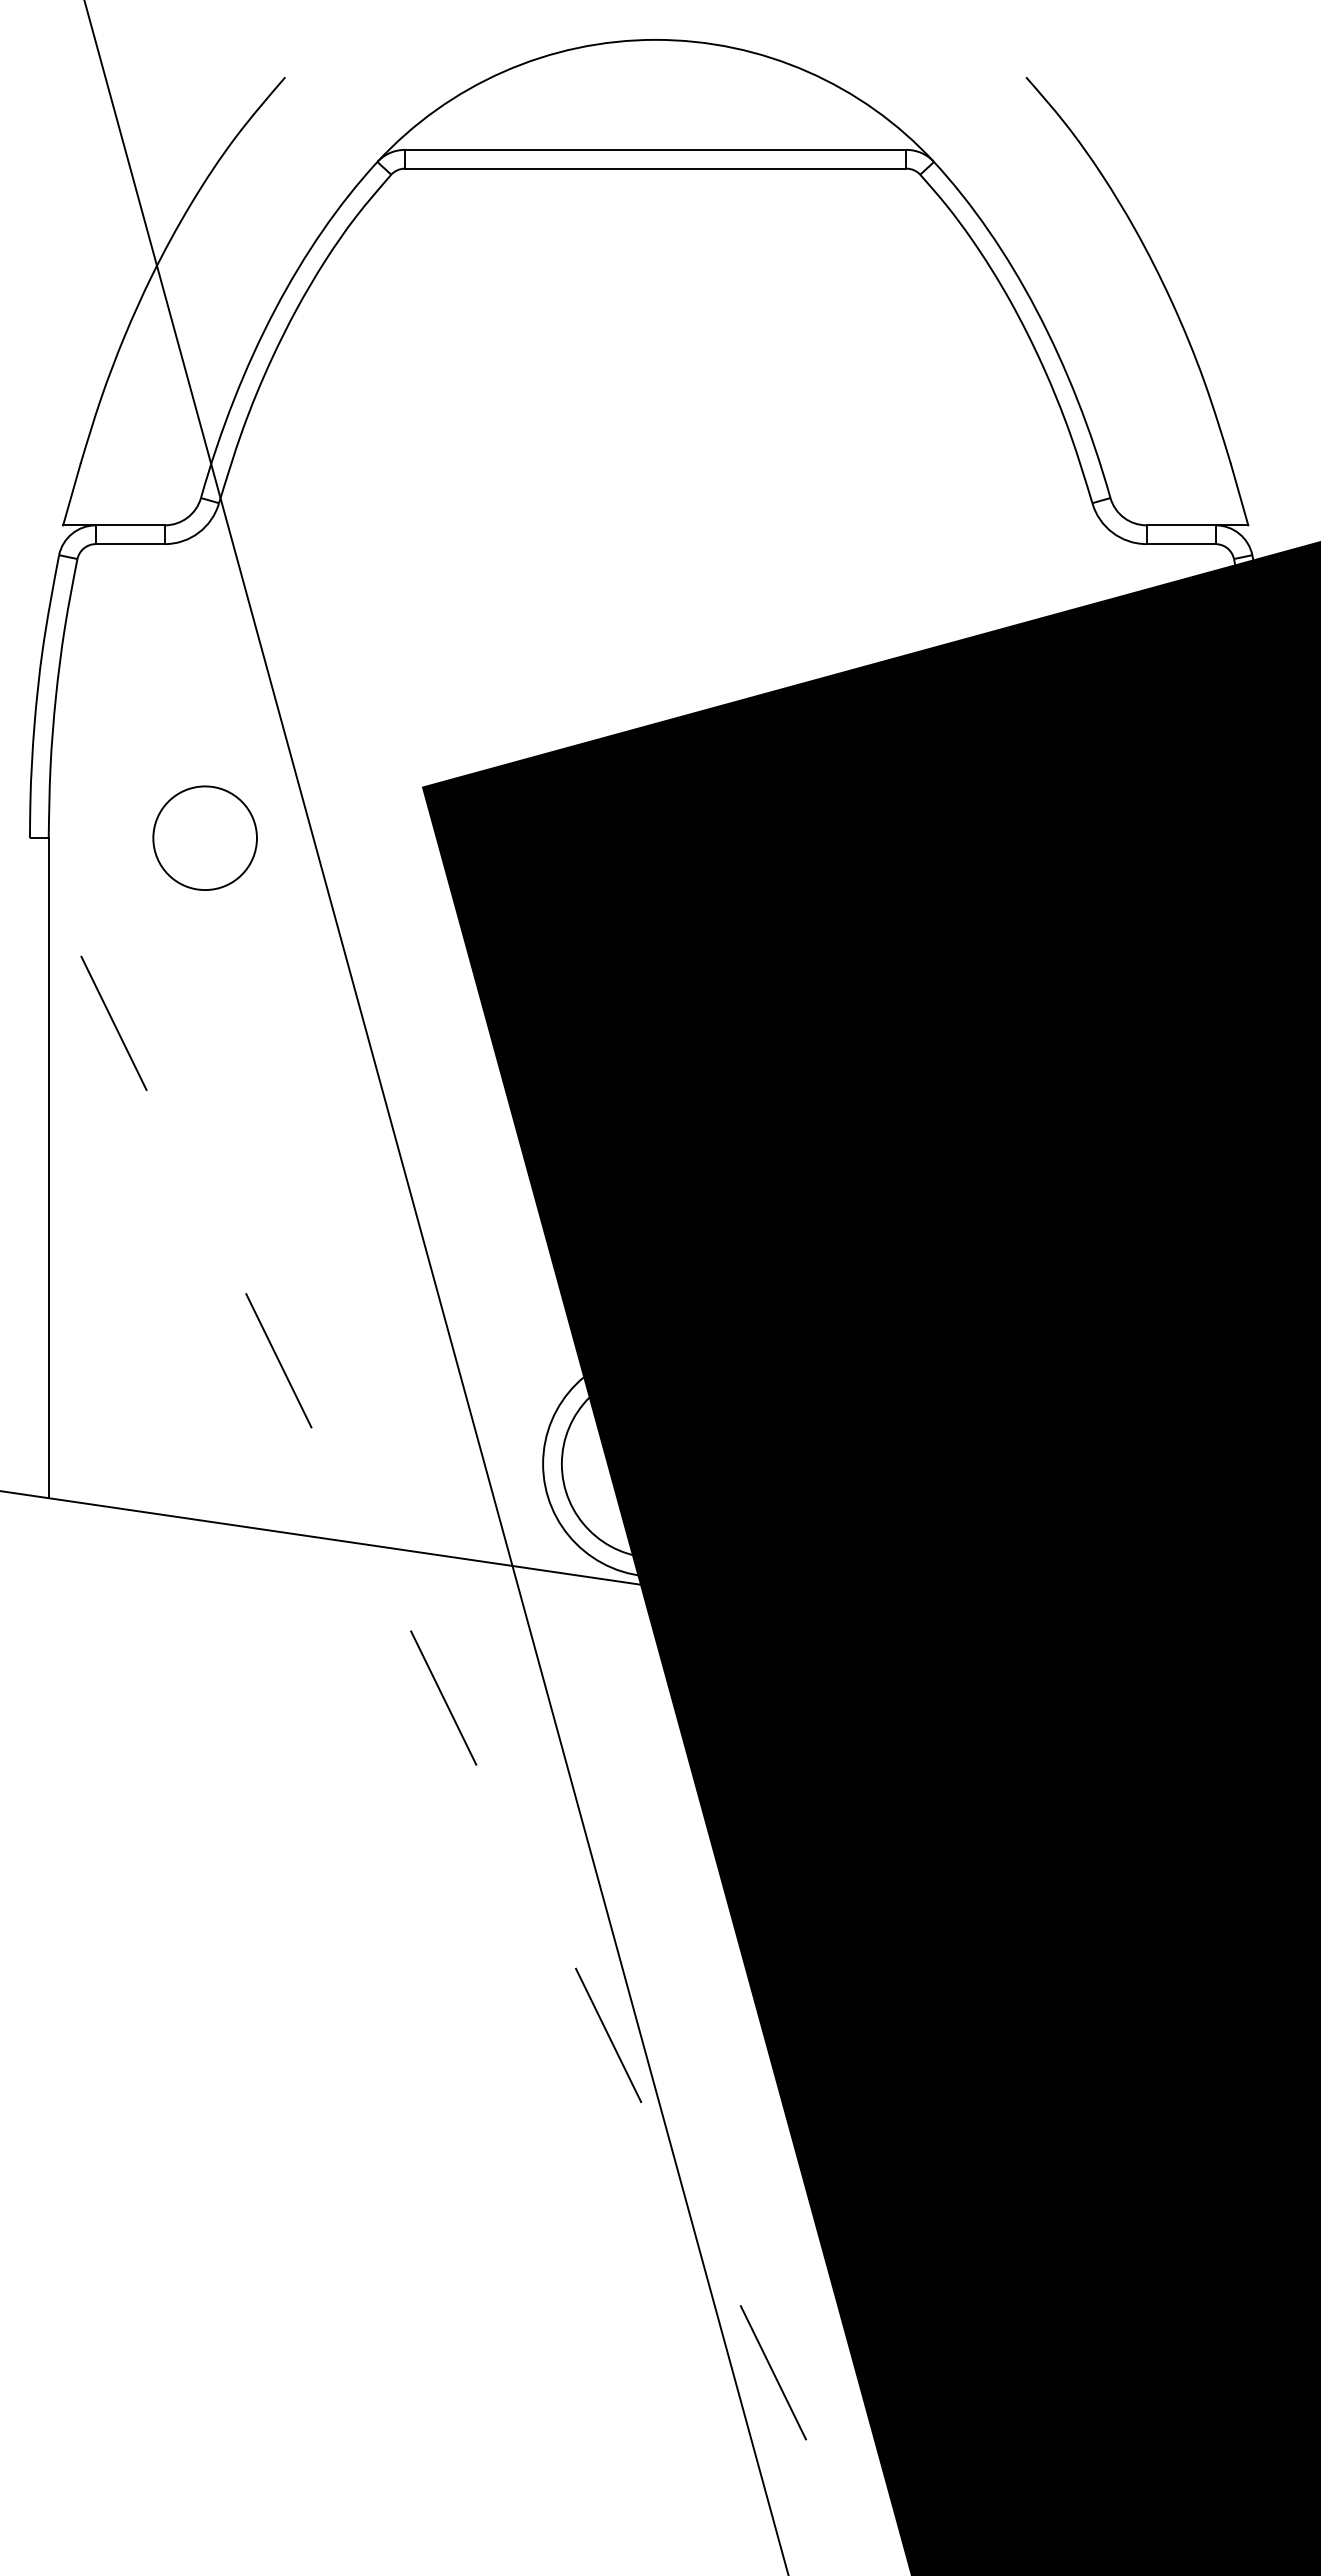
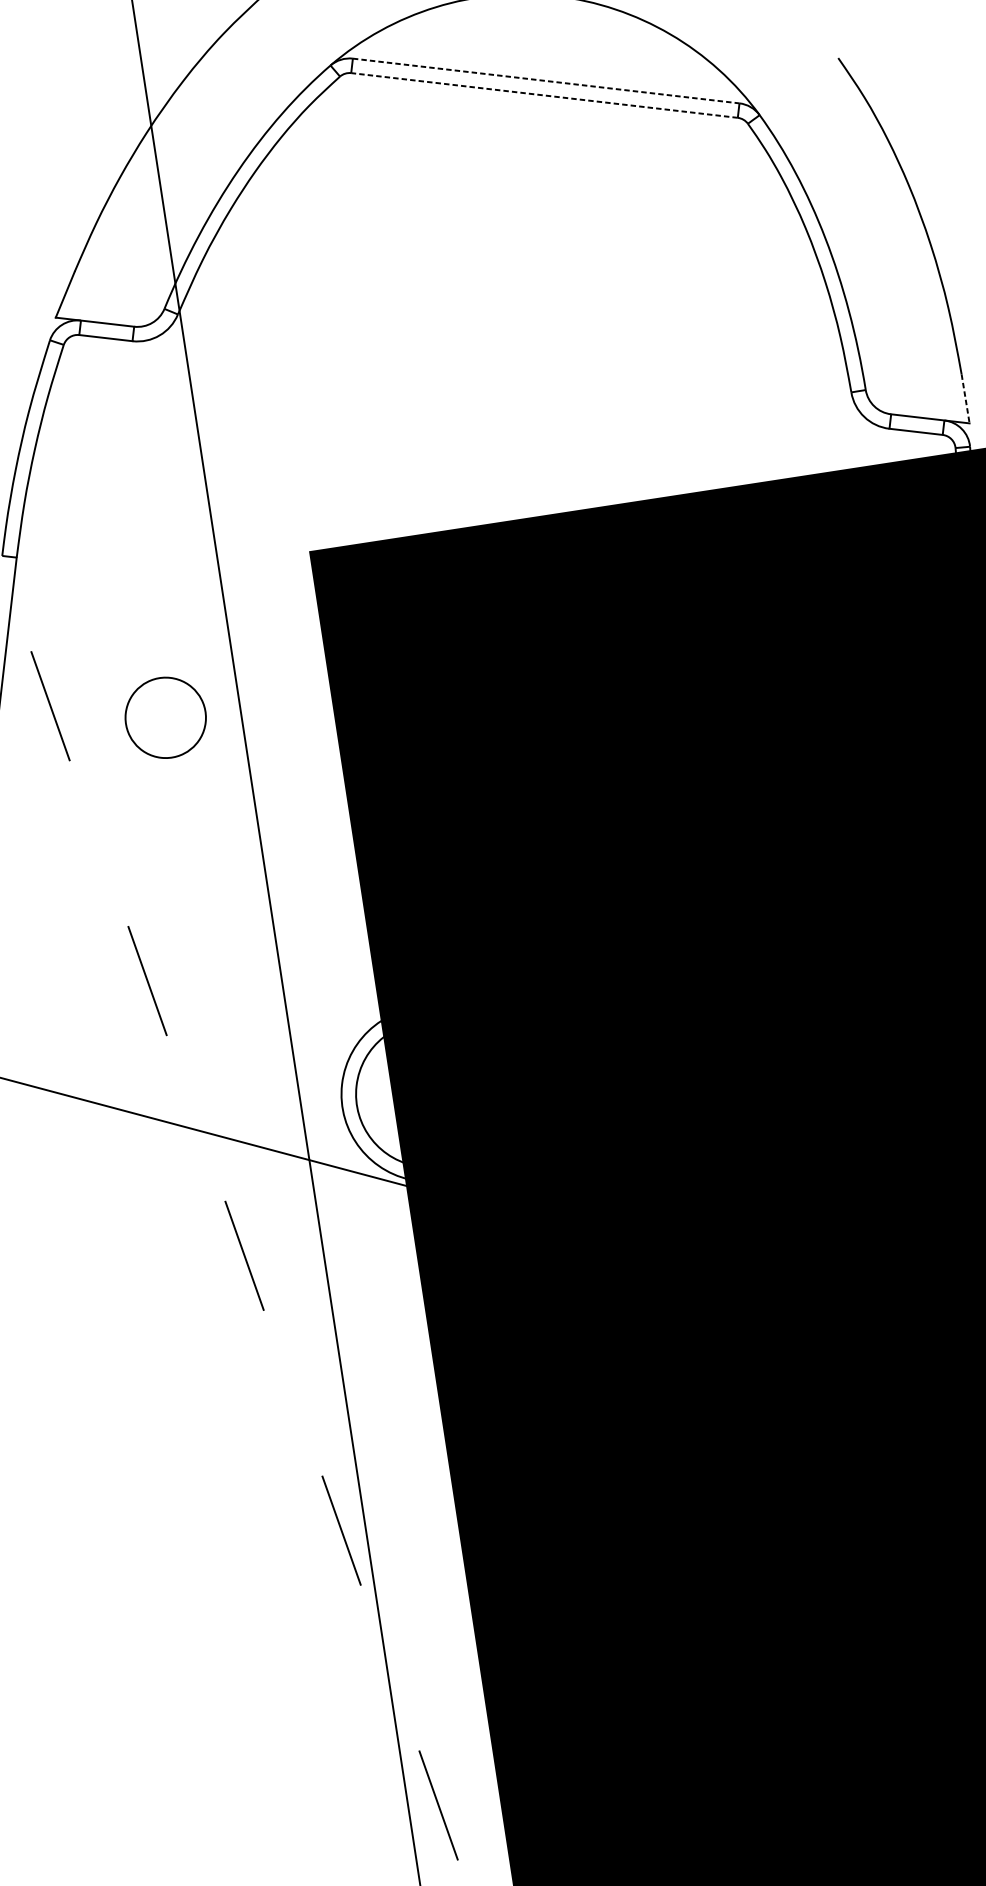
line: (655, 149) -> (546, 80), solid -> dashed
line: (655, 168) -> (544, 95), solid -> dashed
line: (1239, 494) -> (965, 398), solid -> dashed
circle: (204, 837) -> (165, 717), moved

